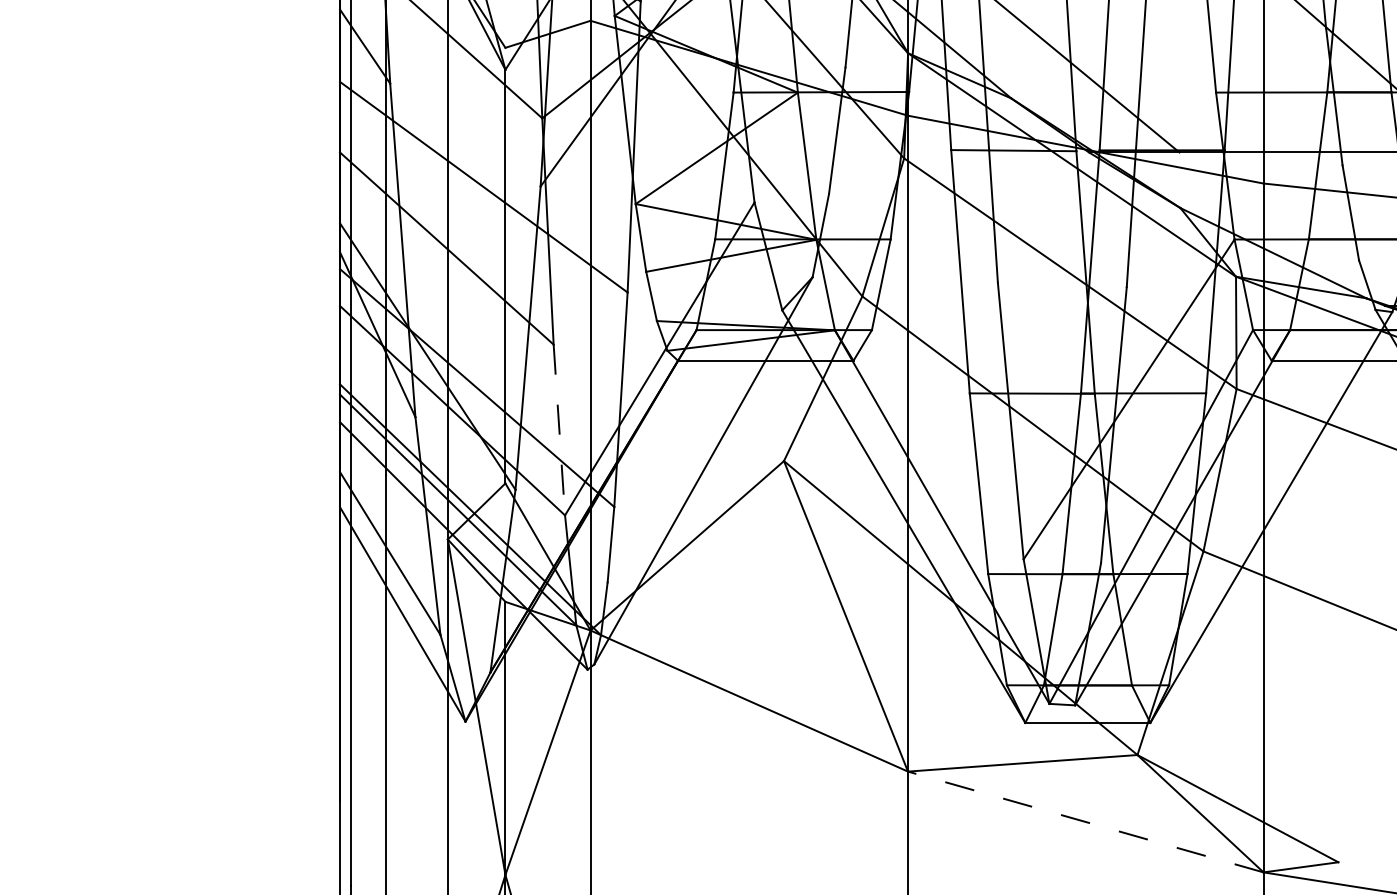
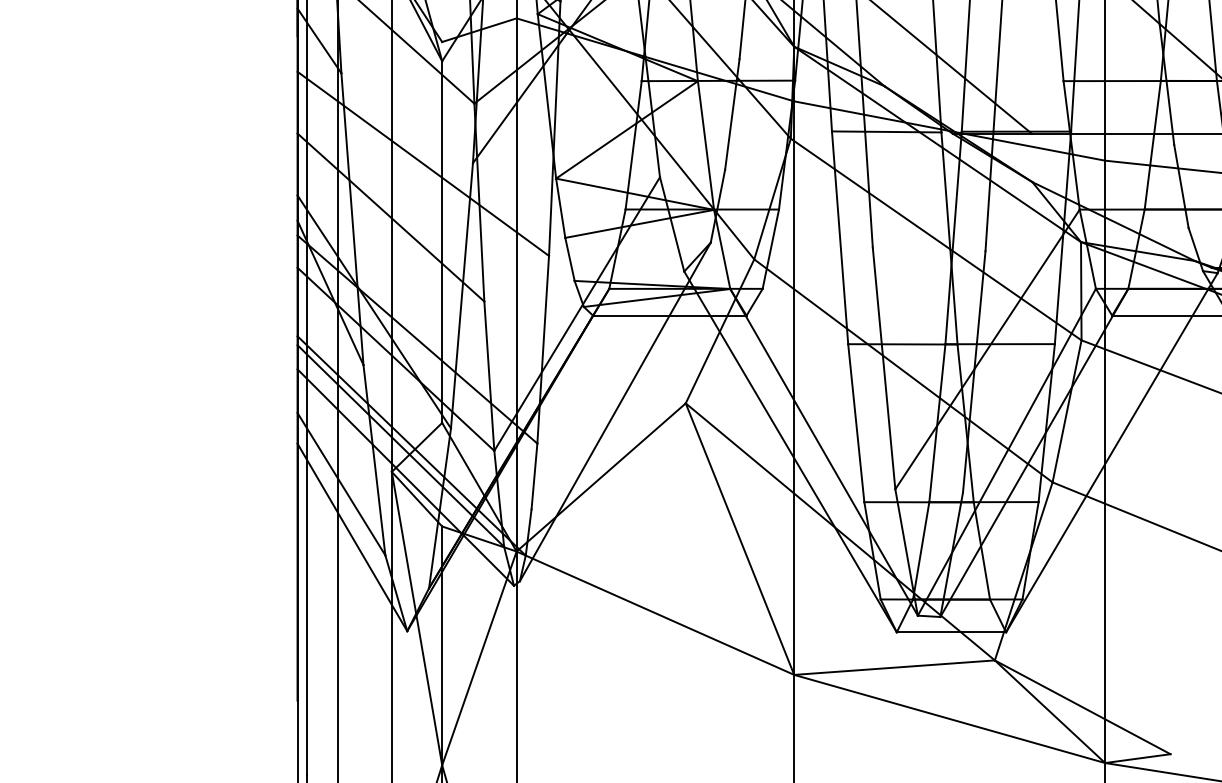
line: (559, 430) -> (489, 376), dashed -> solid
line: (1085, 821) -> (949, 718), dashed -> solid

